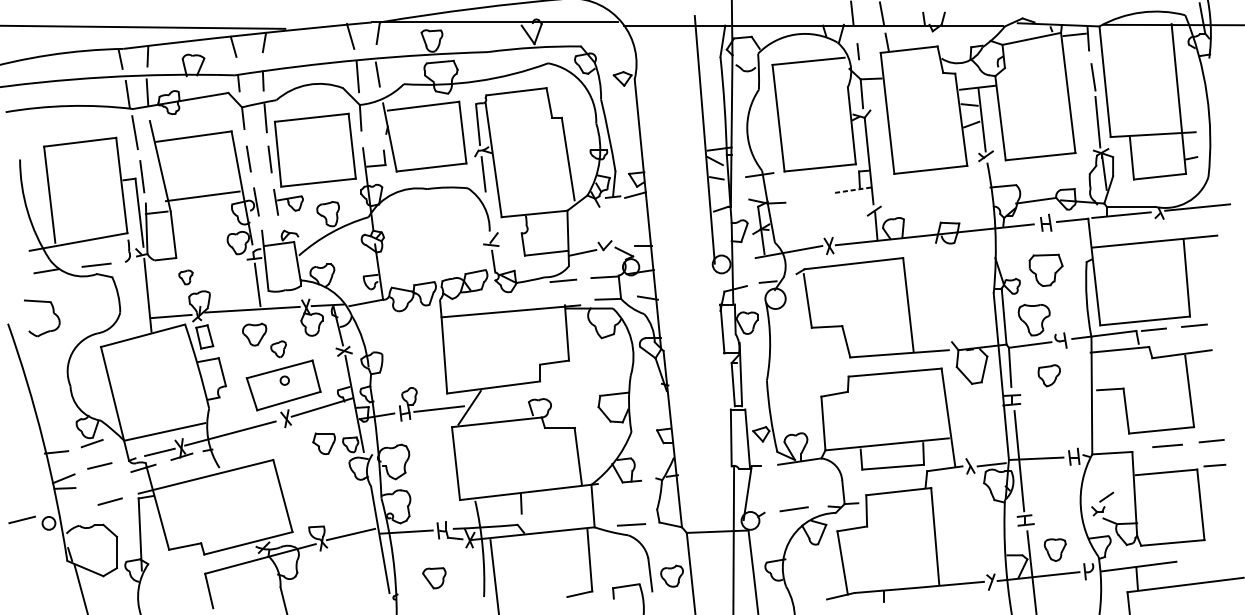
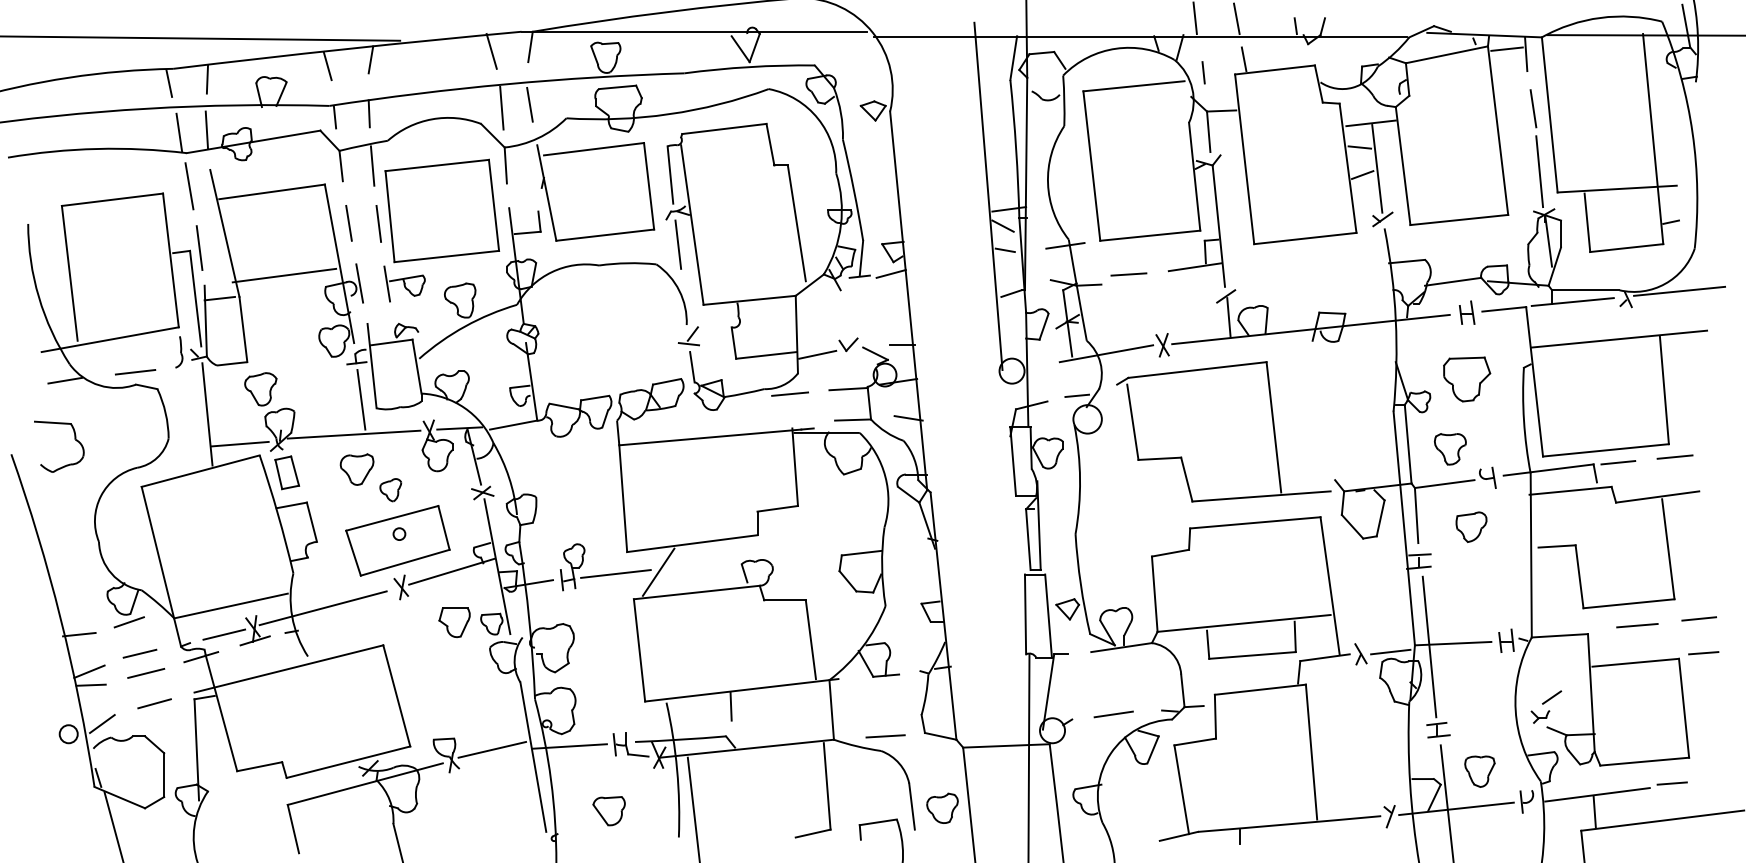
line: (852, 190) -> (1195, 267), dashed -> solid
line: (804, 195) -> (1128, 274), added
part: (185, 277) -> (260, 389), size x1.67
part: (1034, 320) -> (1450, 449), size x0.71
line: (73, 515) -> (102, 723), added
line: (22, 520) -> (146, 673), moved
line: (1191, 558) -> (1671, 783), added

